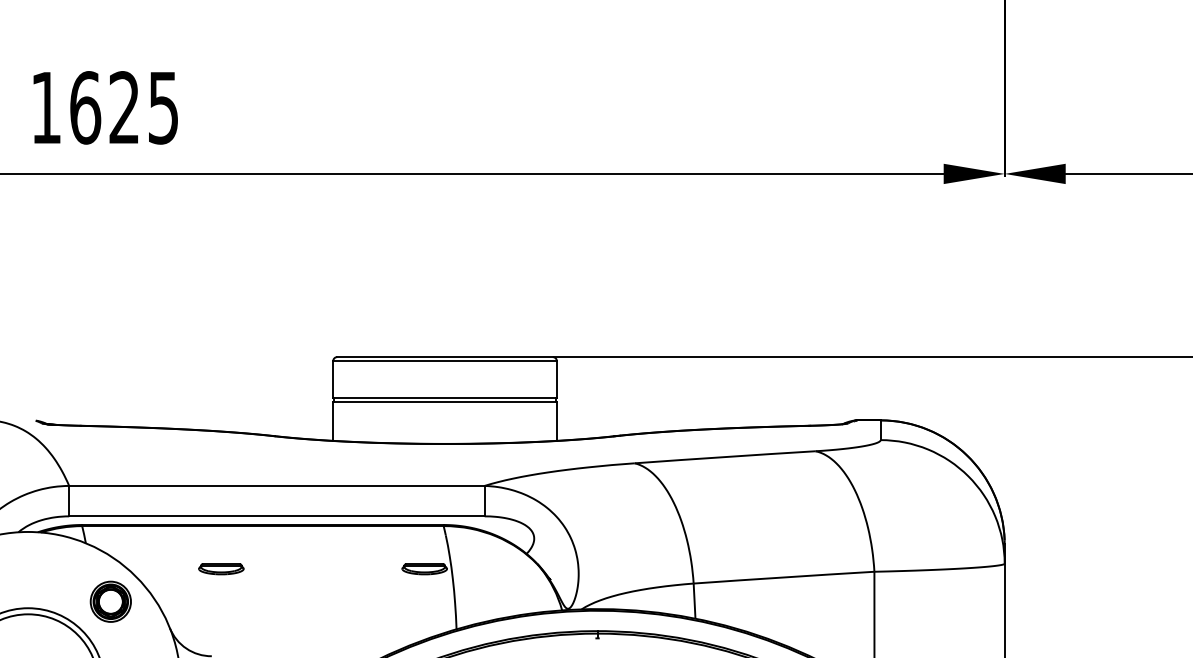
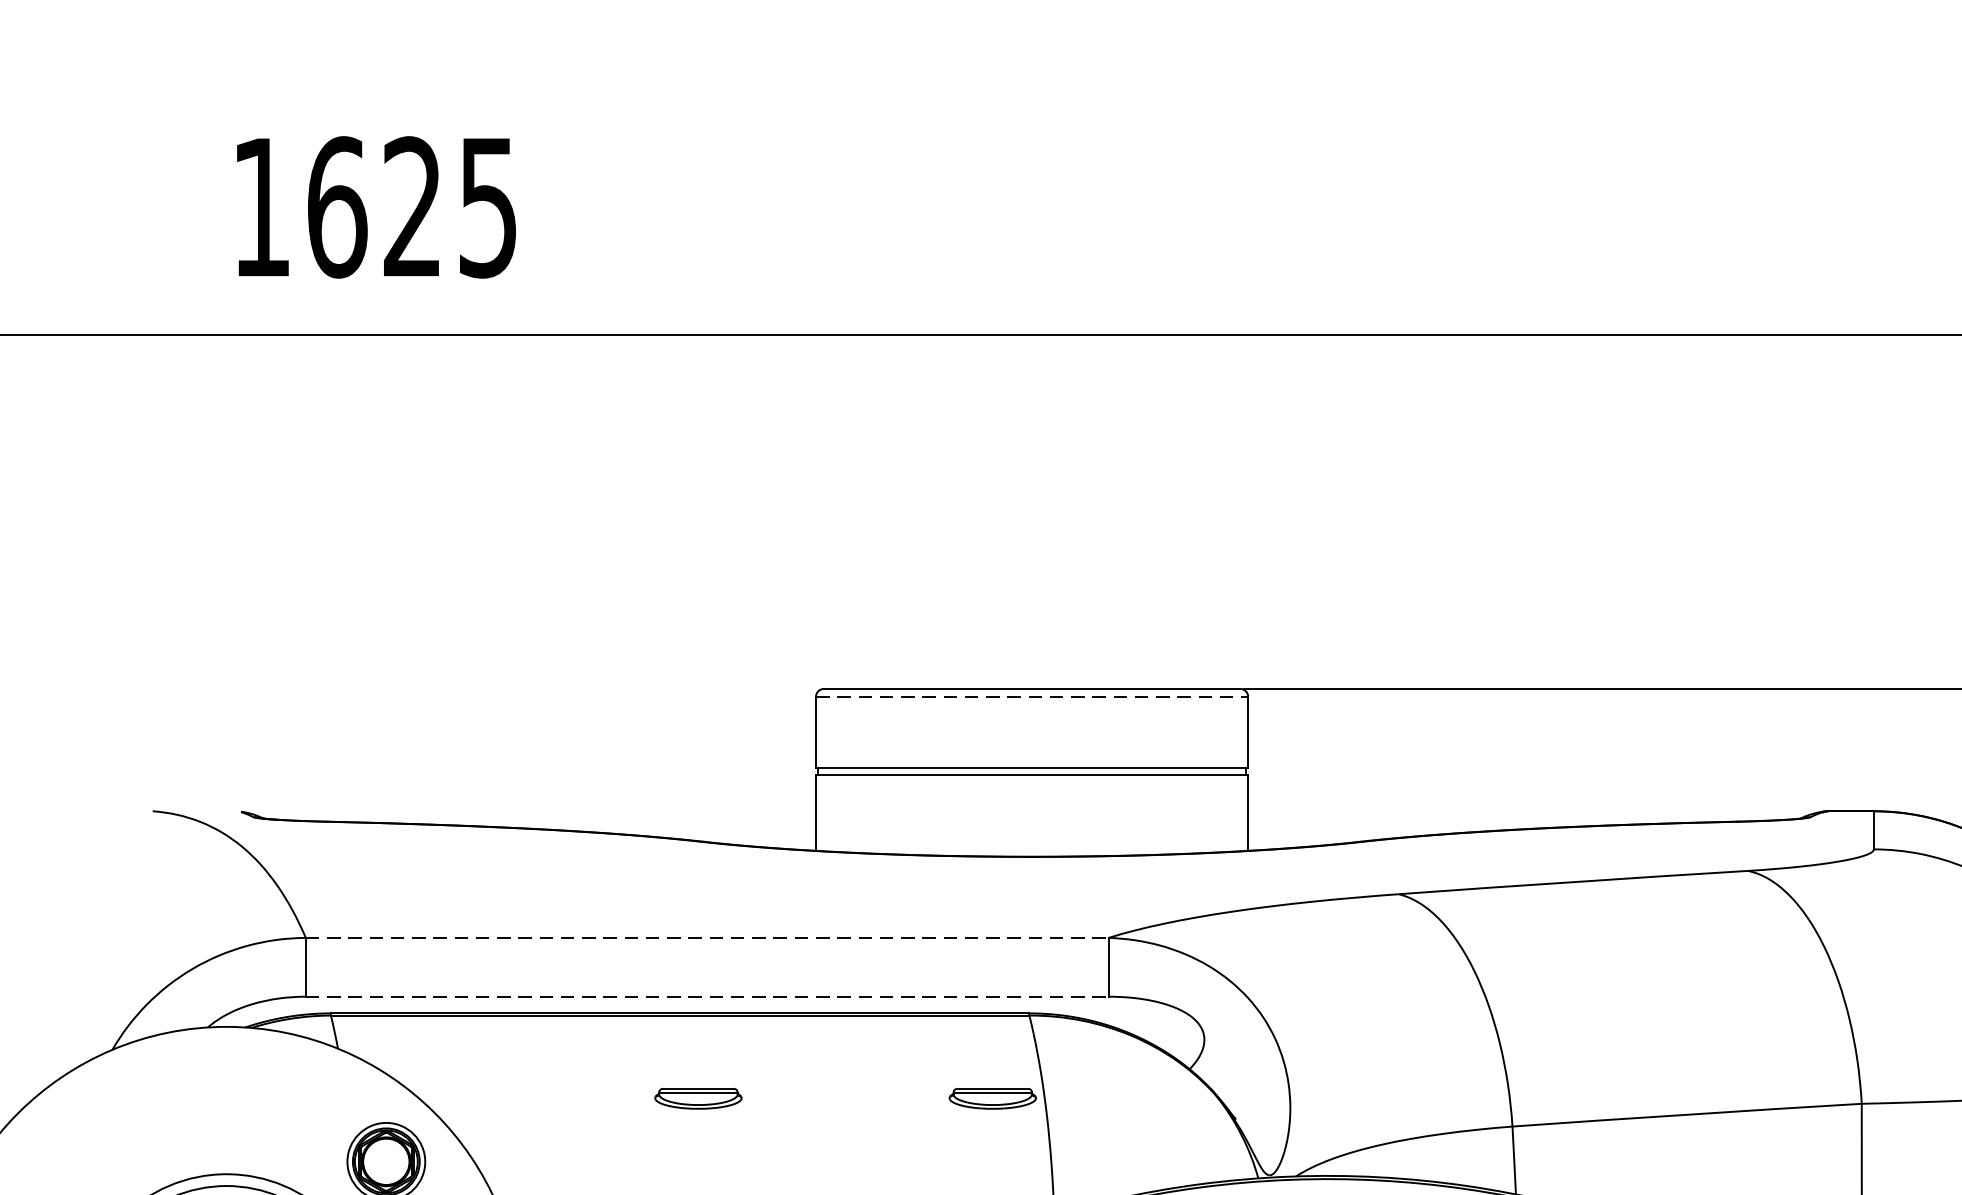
line: (445, 361) -> (1032, 697), solid -> dashed
line: (276, 485) -> (706, 937), solid -> dashed
line: (276, 516) -> (706, 996), solid -> dashed
part: (221, 569) -> (698, 1099), moved

